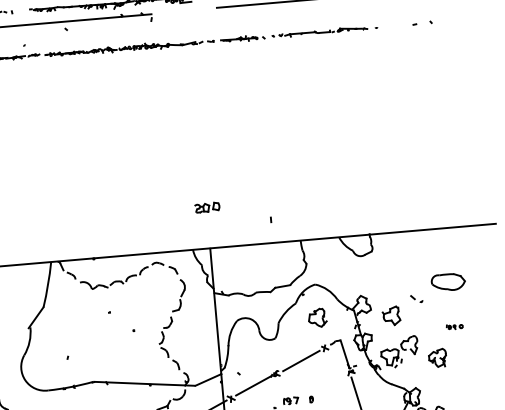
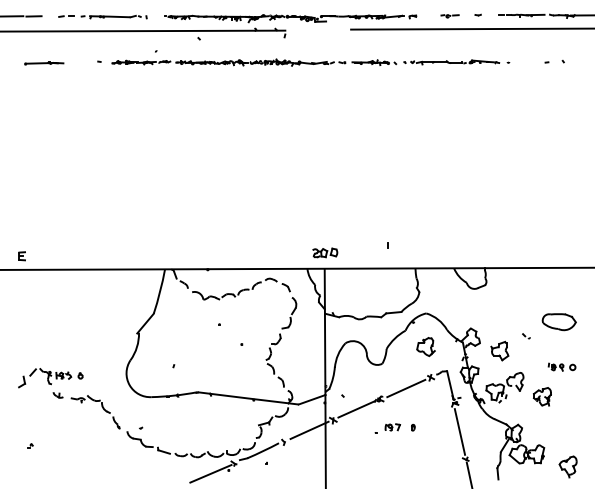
part: (207, 207) -> (325, 252), moved
part: (416, 299) -> (526, 336), size x0.62
part: (454, 326) -> (561, 366), size x1.67

